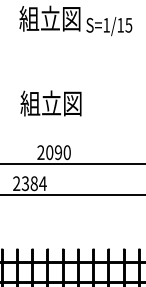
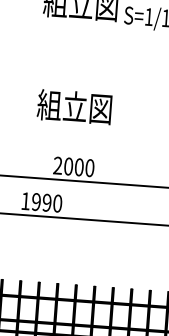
text: (58, 152) -> (79, 167), 2090 -> 2000
text: (29, 183) -> (41, 202), 2384 -> 1990

